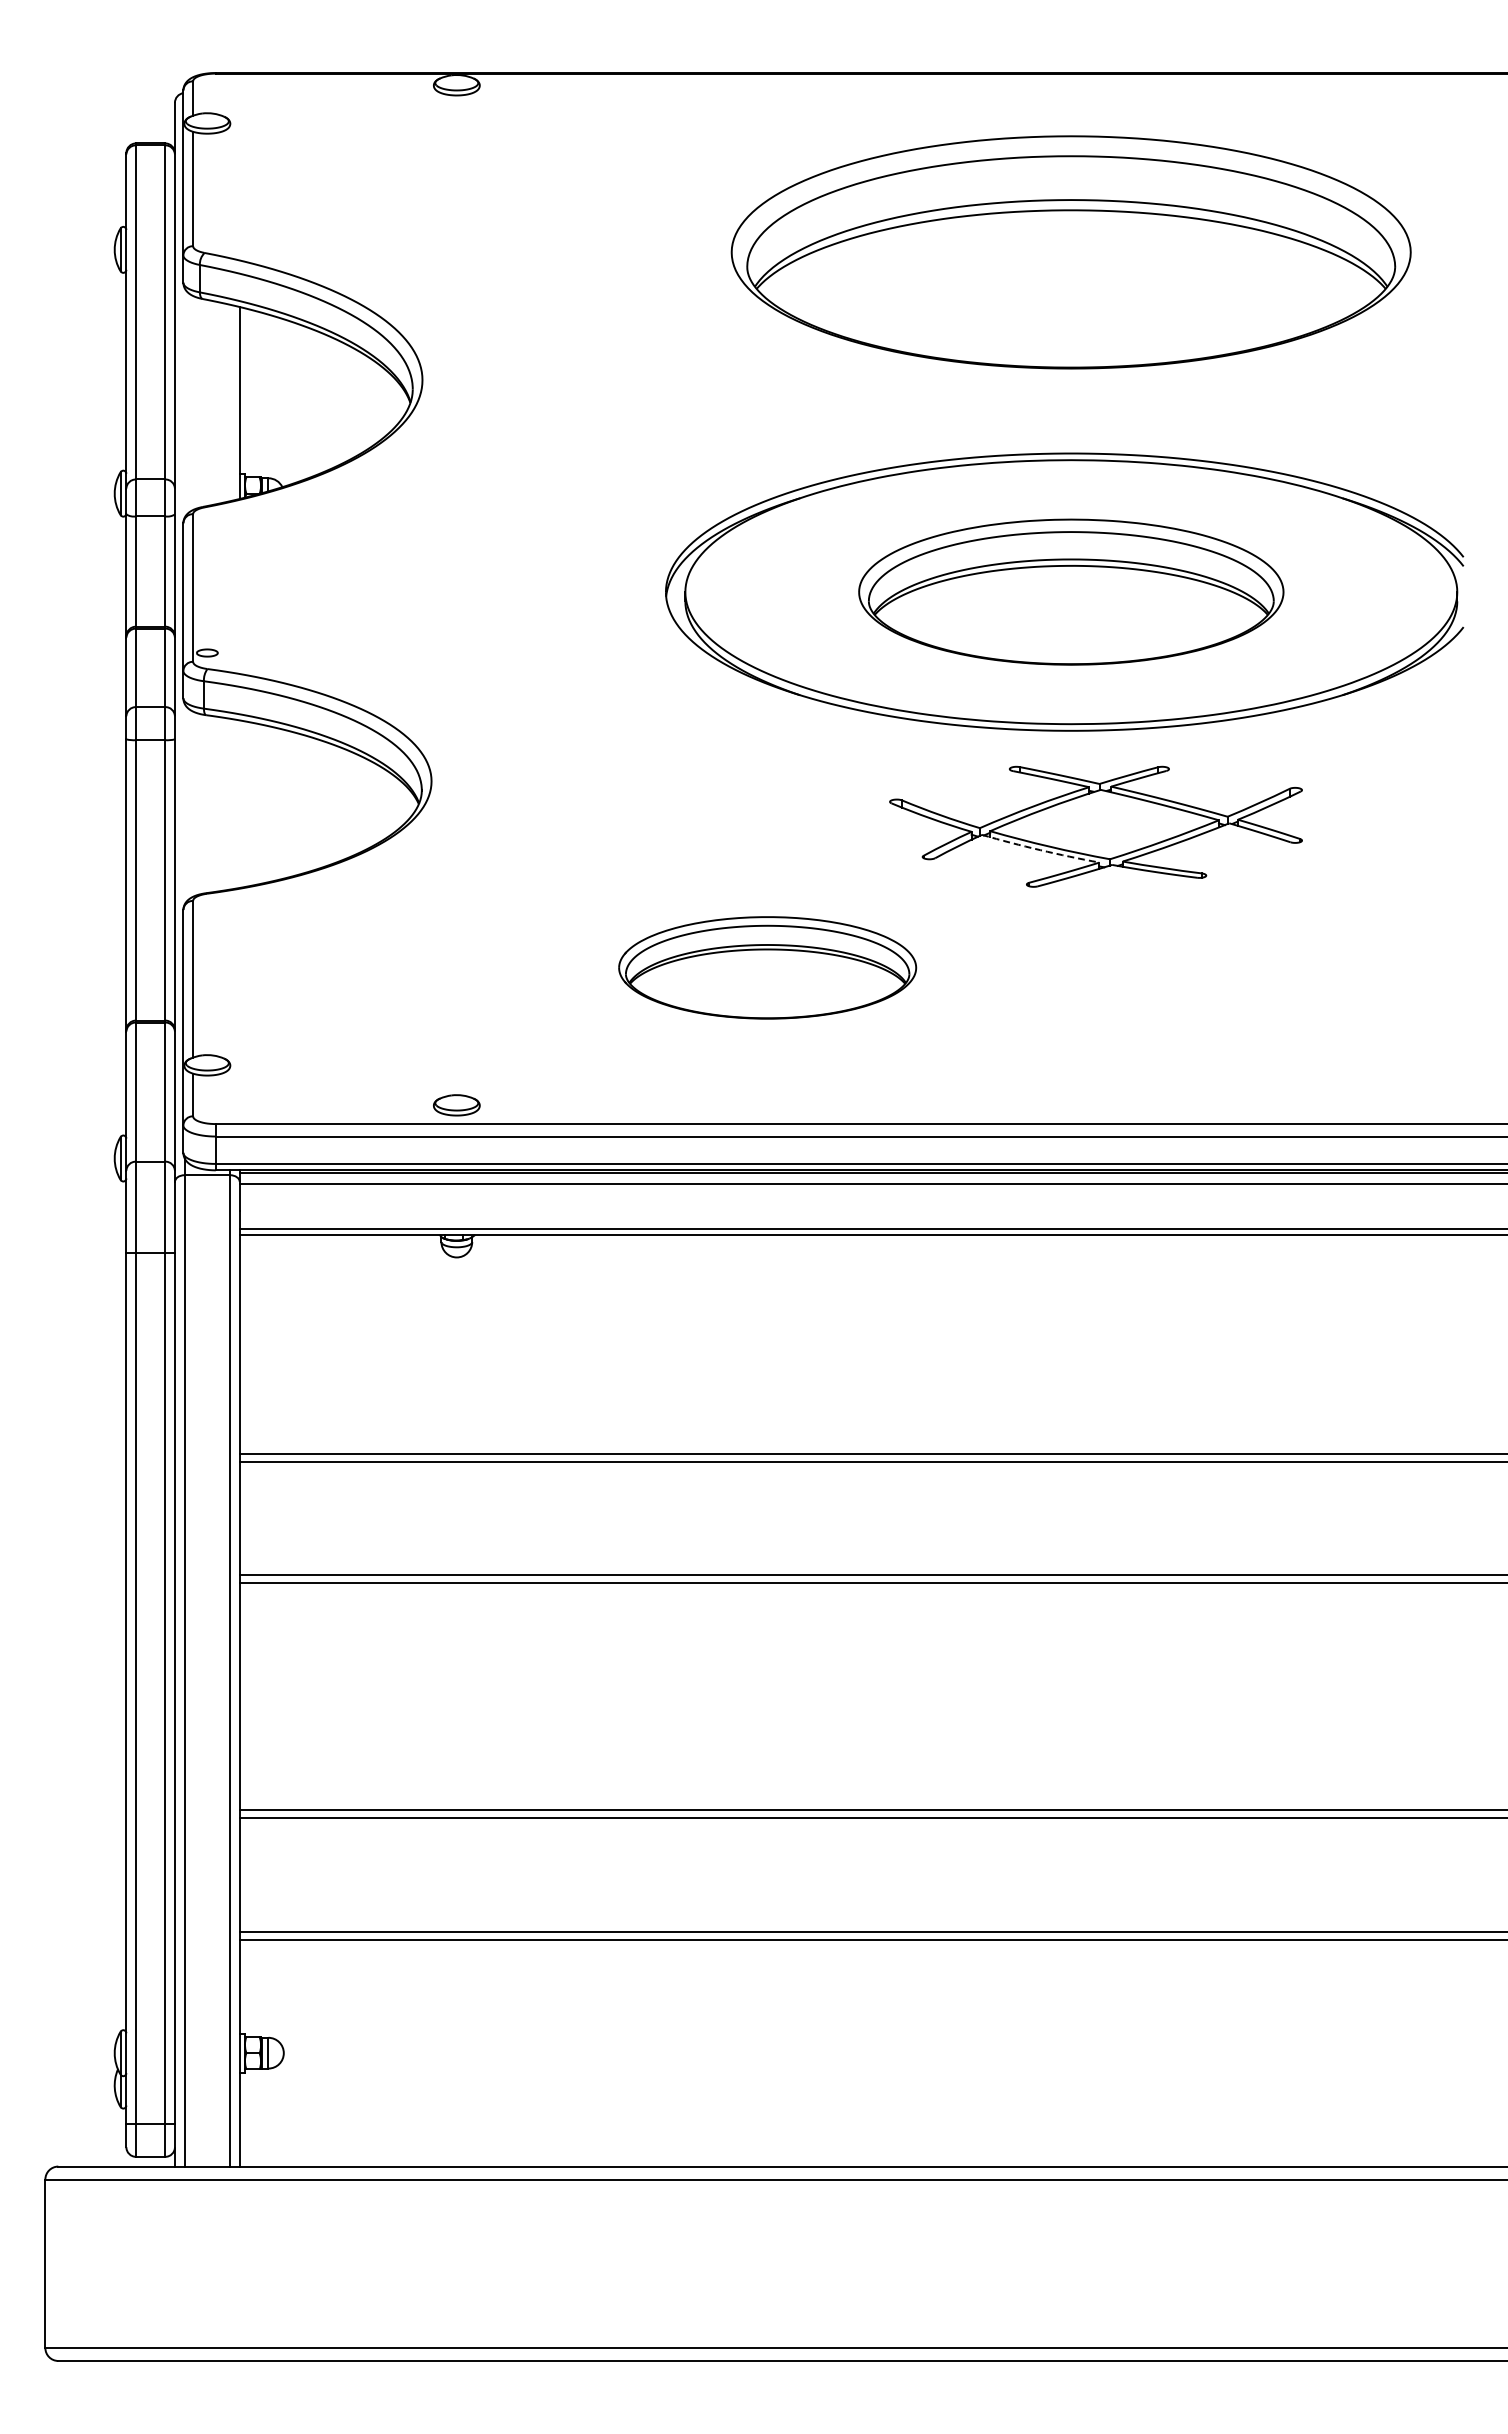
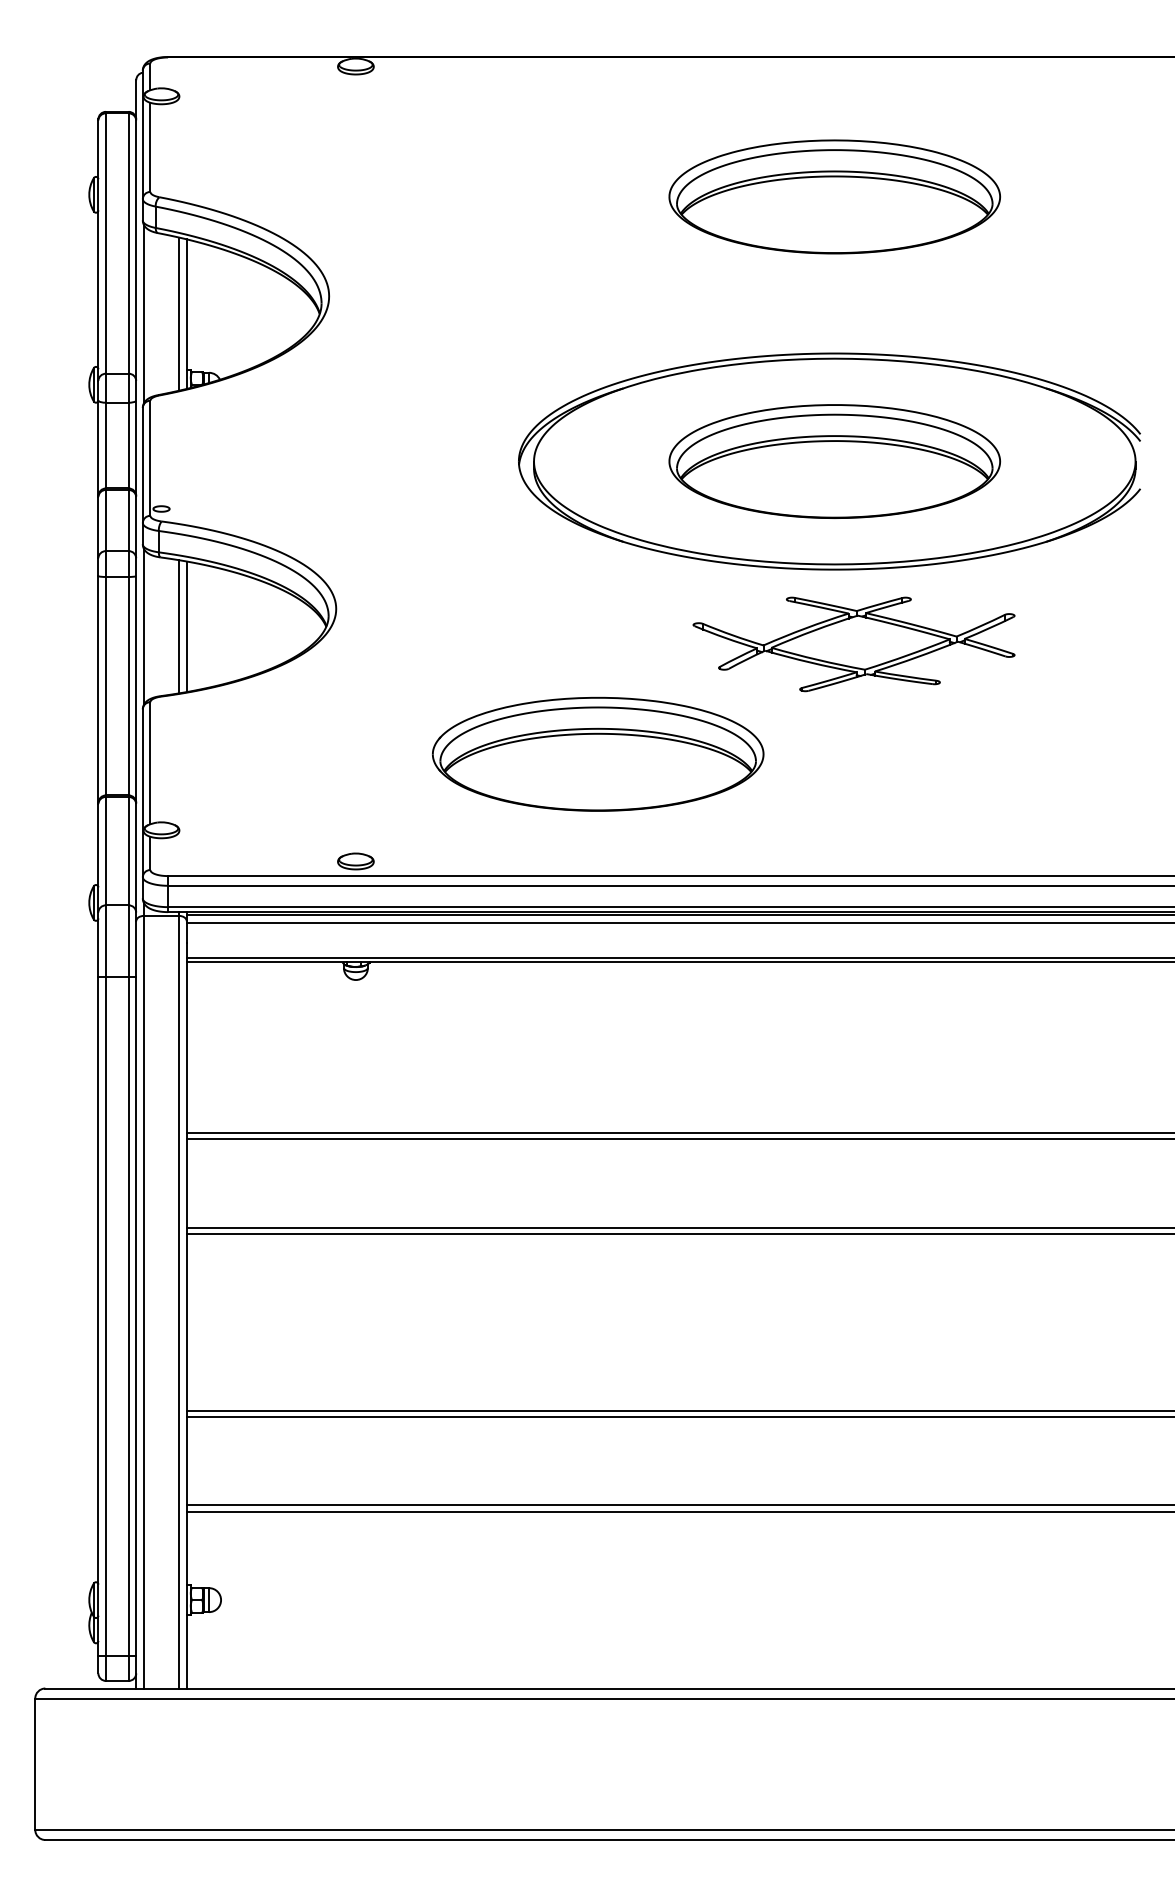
part: (1071, 252) -> (834, 196), size x0.62
line: (184, 402) -> (143, 313), added
line: (230, 402) -> (179, 313), added
line: (184, 803) -> (143, 626), added
line: (230, 803) -> (179, 626), added
line: (239, 803) -> (186, 626), added
arc: (1040, 850) -> (810, 662), dashed -> solid
part: (767, 967) -> (598, 754), size x1.43

